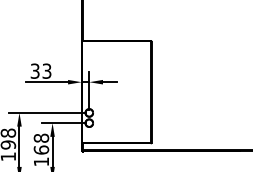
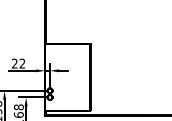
text: (40, 70) -> (18, 63), 33 -> 22

